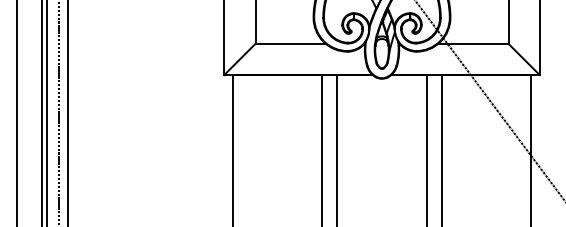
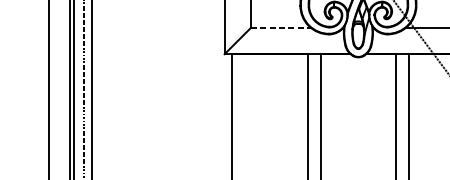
line: (291, 43) -> (281, 27), solid -> dashed

